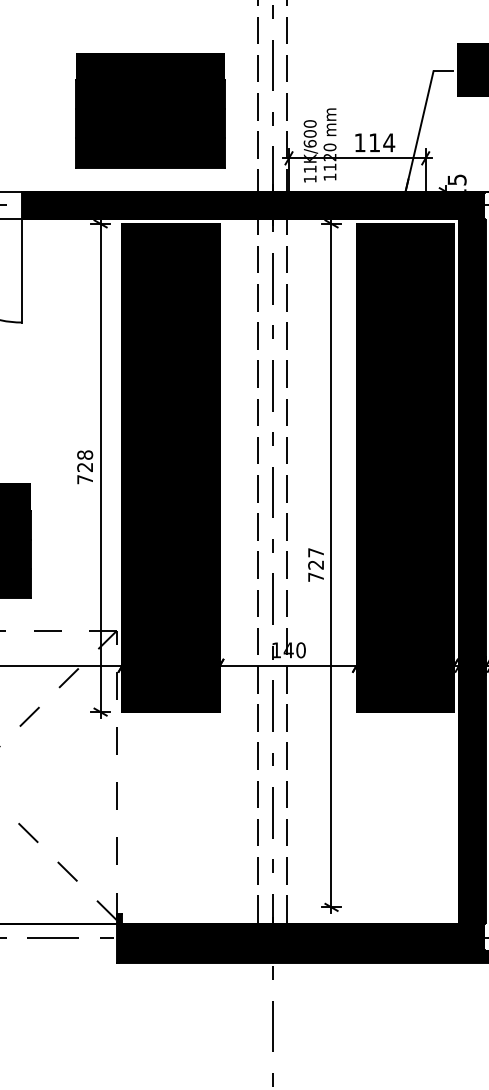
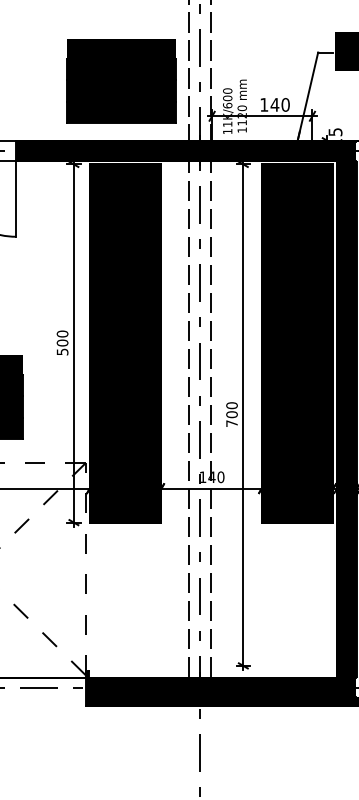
part: (150, 110) -> (121, 81), moved
text: (381, 142) -> (280, 104), 114 -> 140
text: (85, 467) -> (62, 343), 728 -> 500
text: (316, 558) -> (232, 409), 727 -> 700

